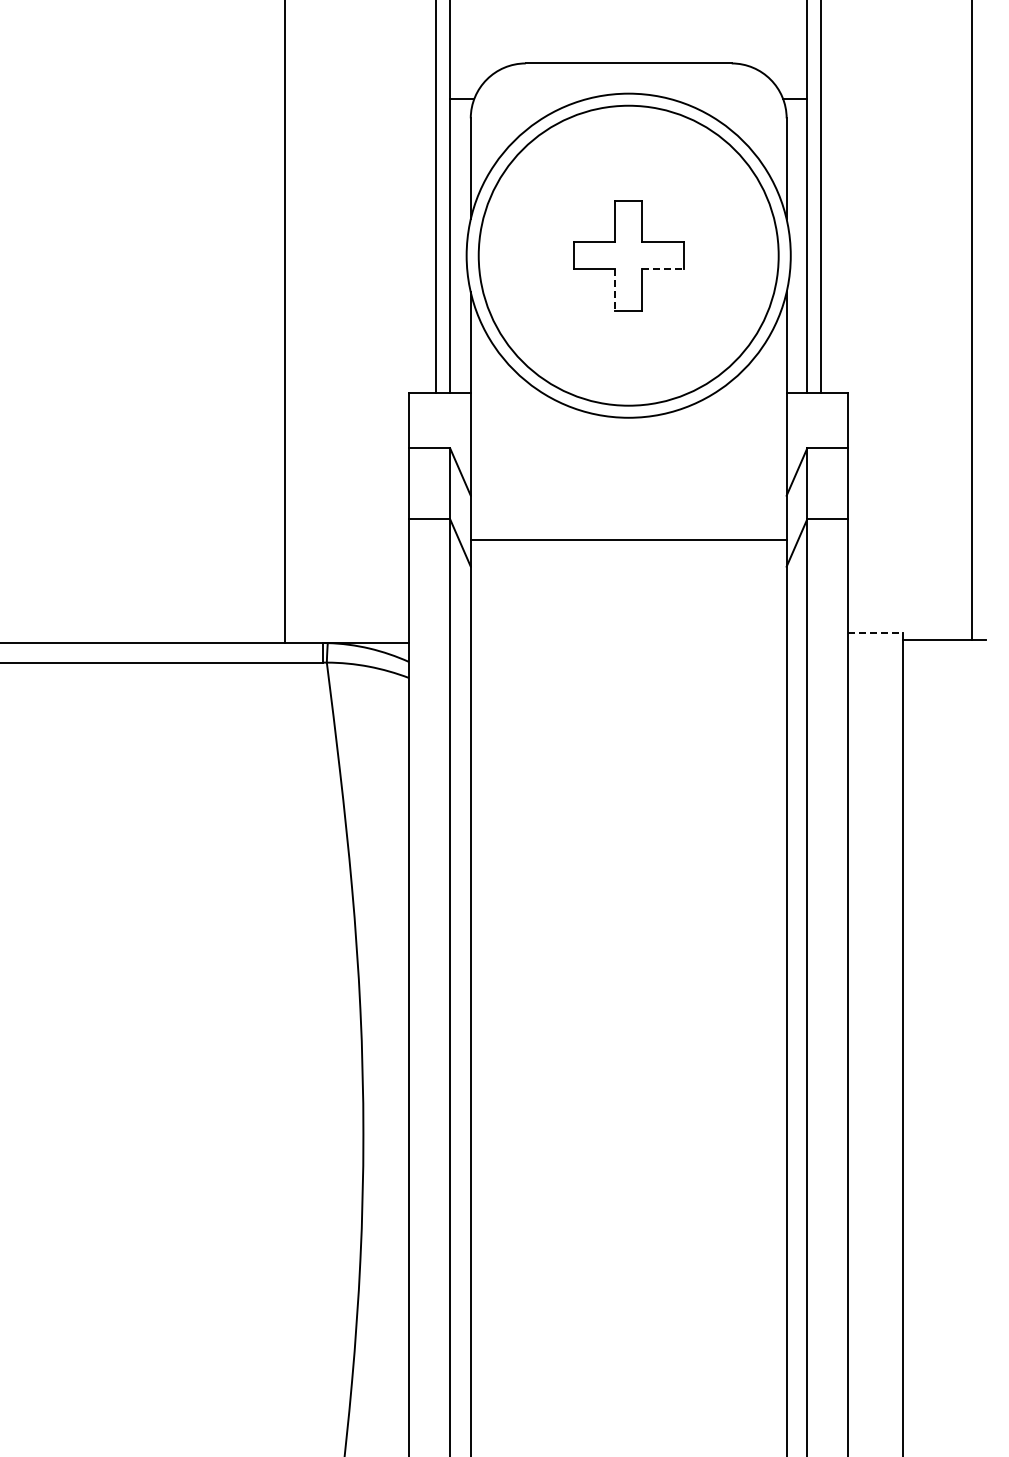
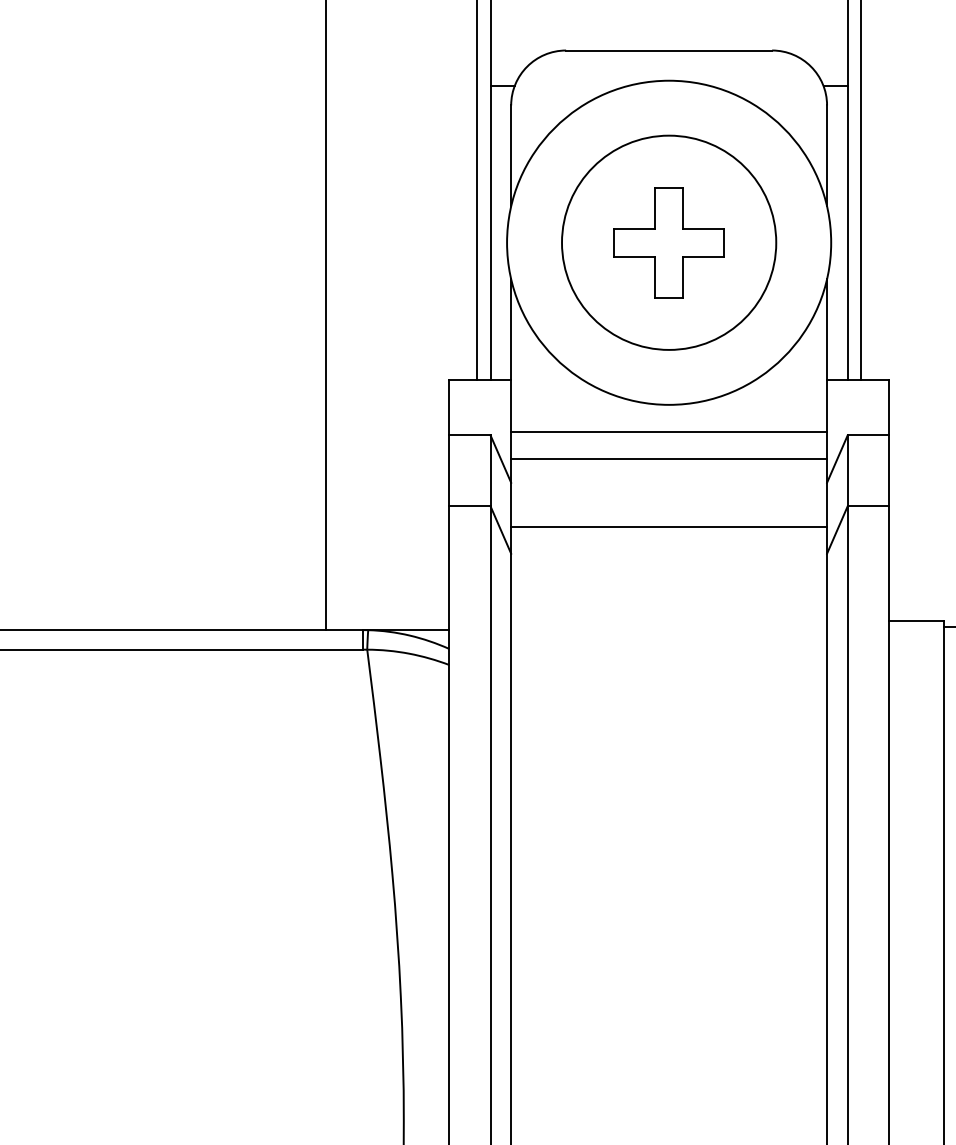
circle: (628, 255) -> (668, 242), size x0.71
line: (663, 269) -> (703, 256), dashed -> solid
line: (614, 290) -> (654, 277), dashed -> solid
line: (628, 444) -> (668, 431), added
line: (628, 471) -> (668, 458), added
line: (876, 633) -> (916, 620), dashed -> solid

